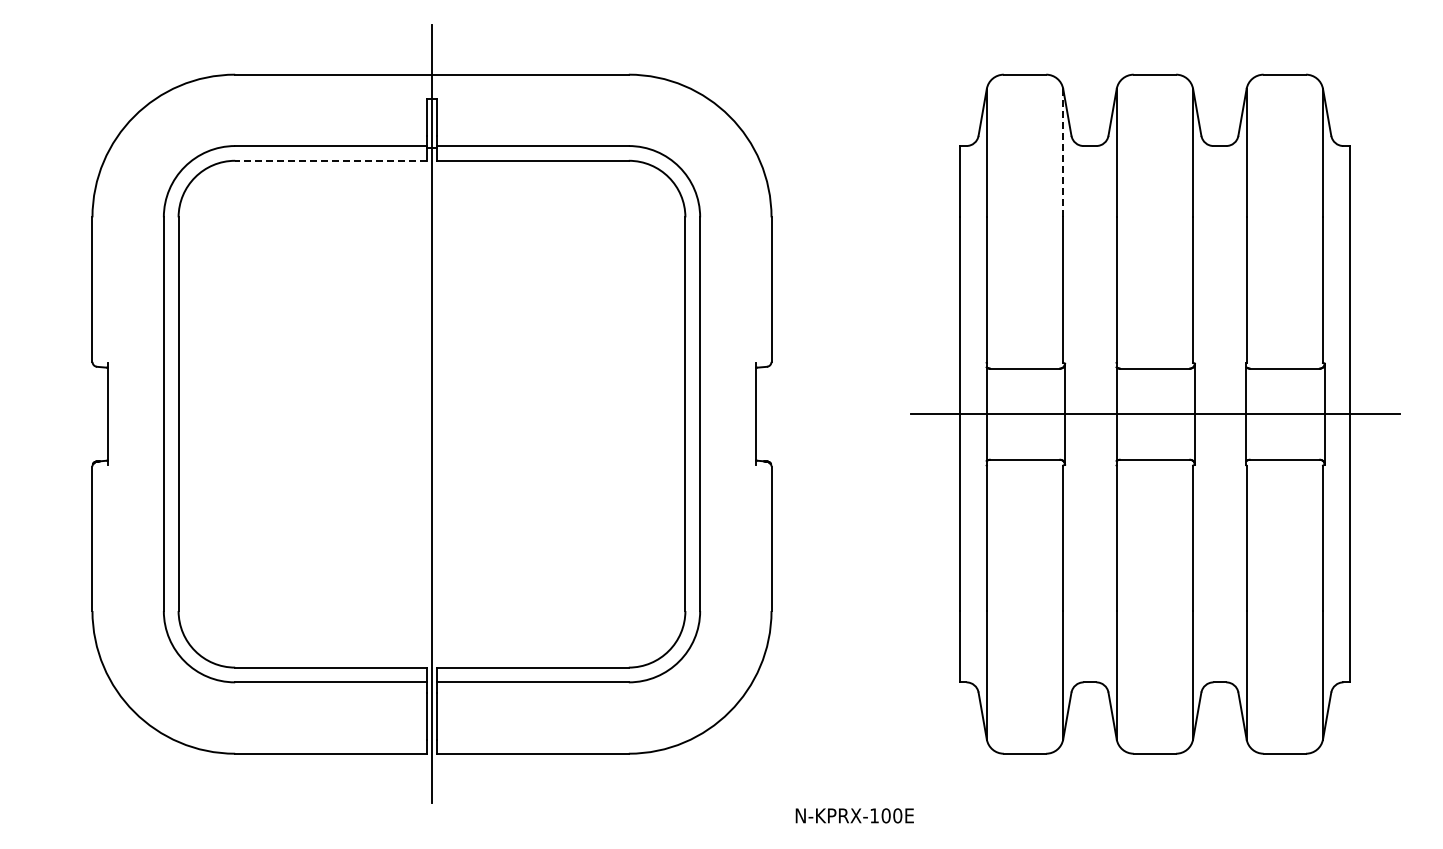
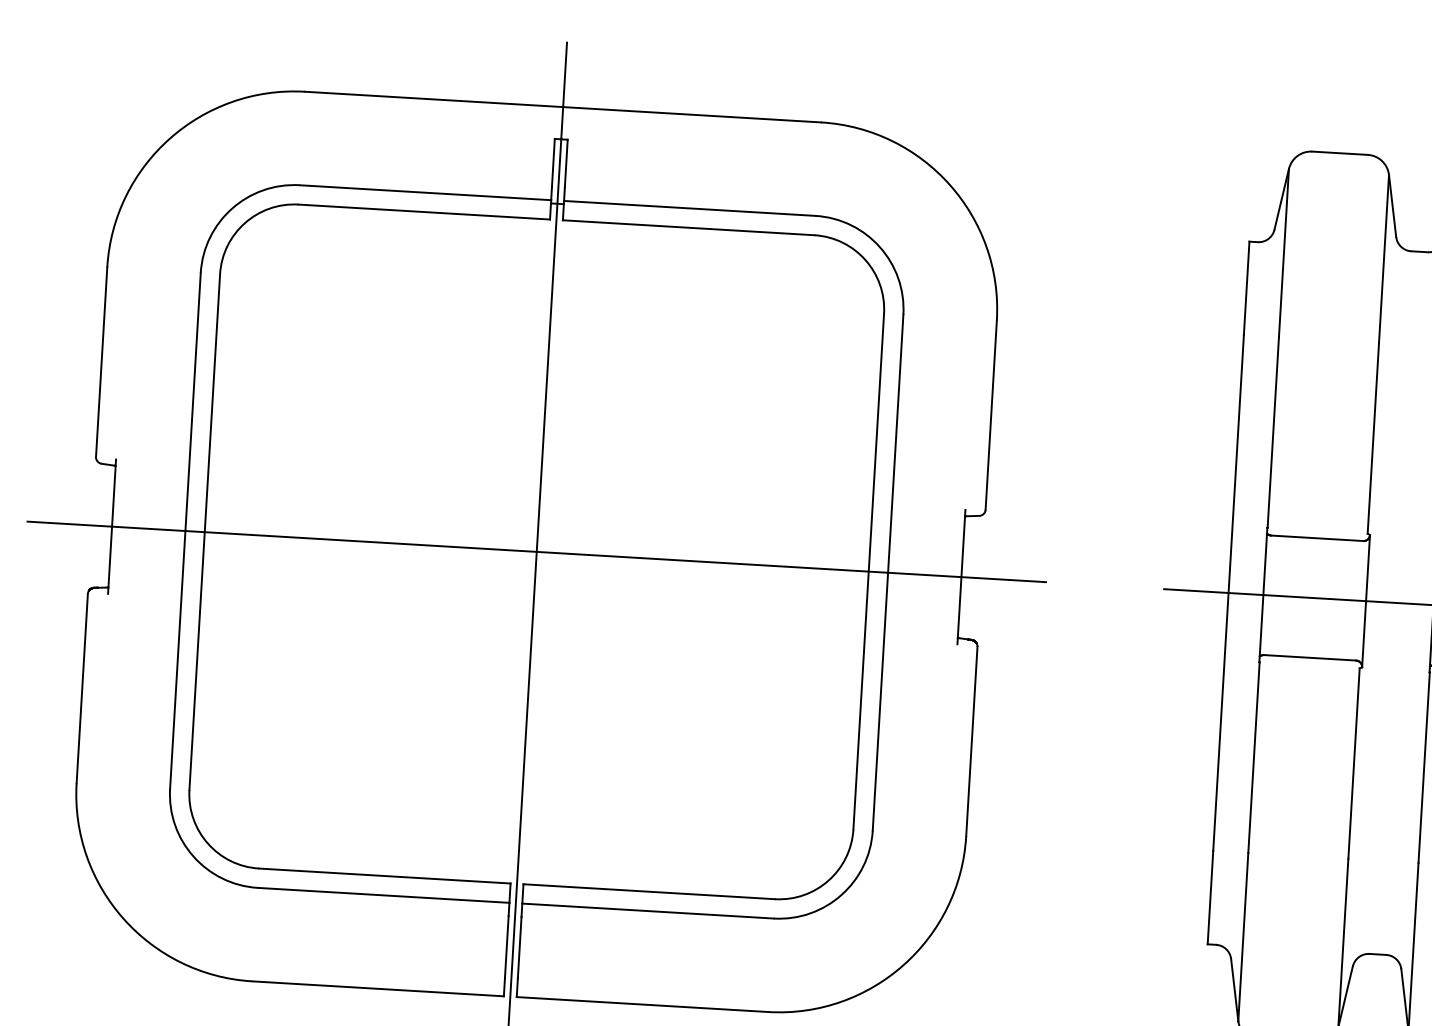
line: (1063, 153) -> (1384, 259), dashed -> solid
line: (331, 160) -> (424, 211), dashed -> solid
line: (431, 414) -> (536, 552), added

